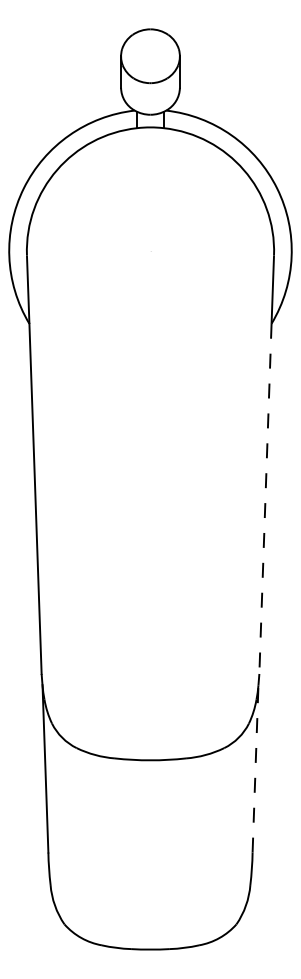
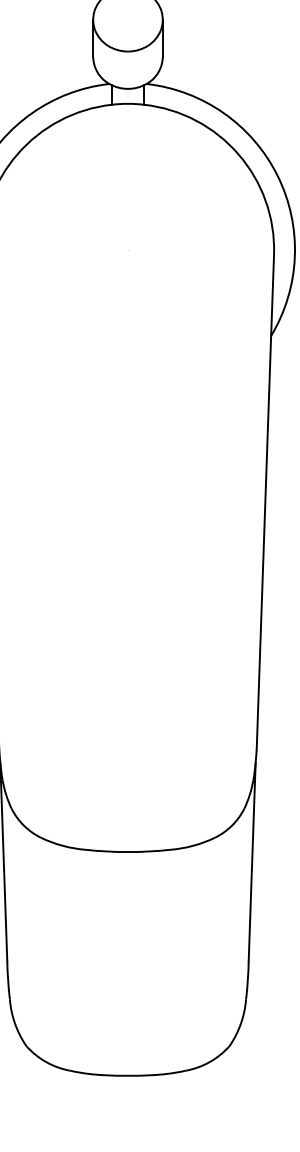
line: (265, 499) -> (263, 543), dashed -> solid
line: (255, 768) -> (252, 861), dashed -> solid

